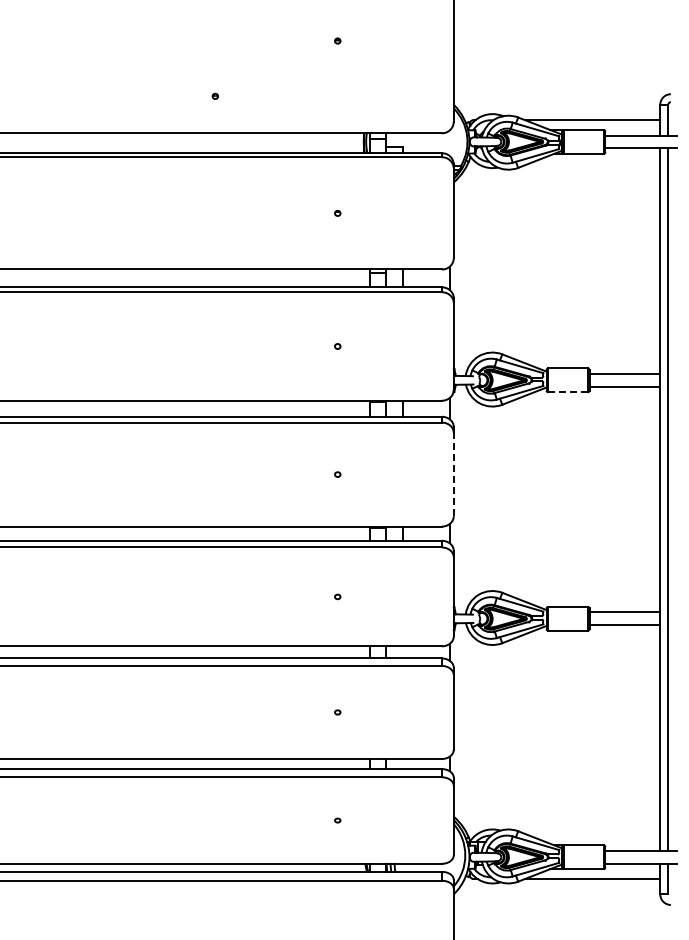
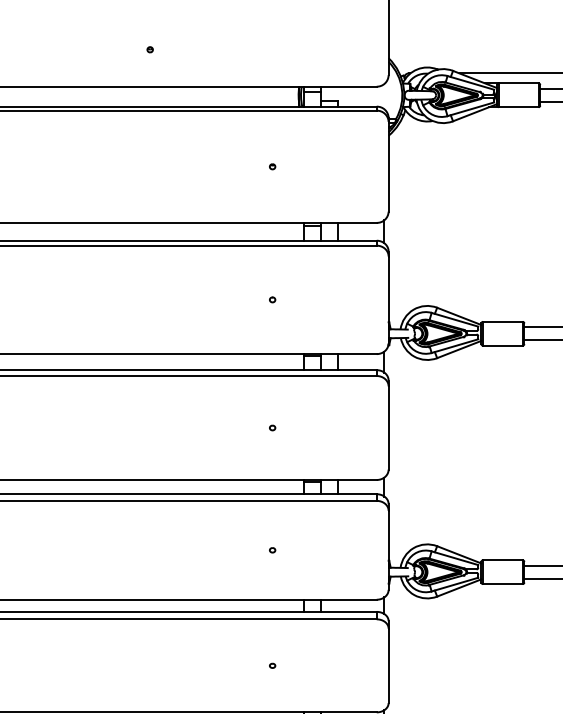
line: (568, 392) -> (503, 345), dashed -> solid
line: (453, 474) -> (388, 427), dashed -> solid

